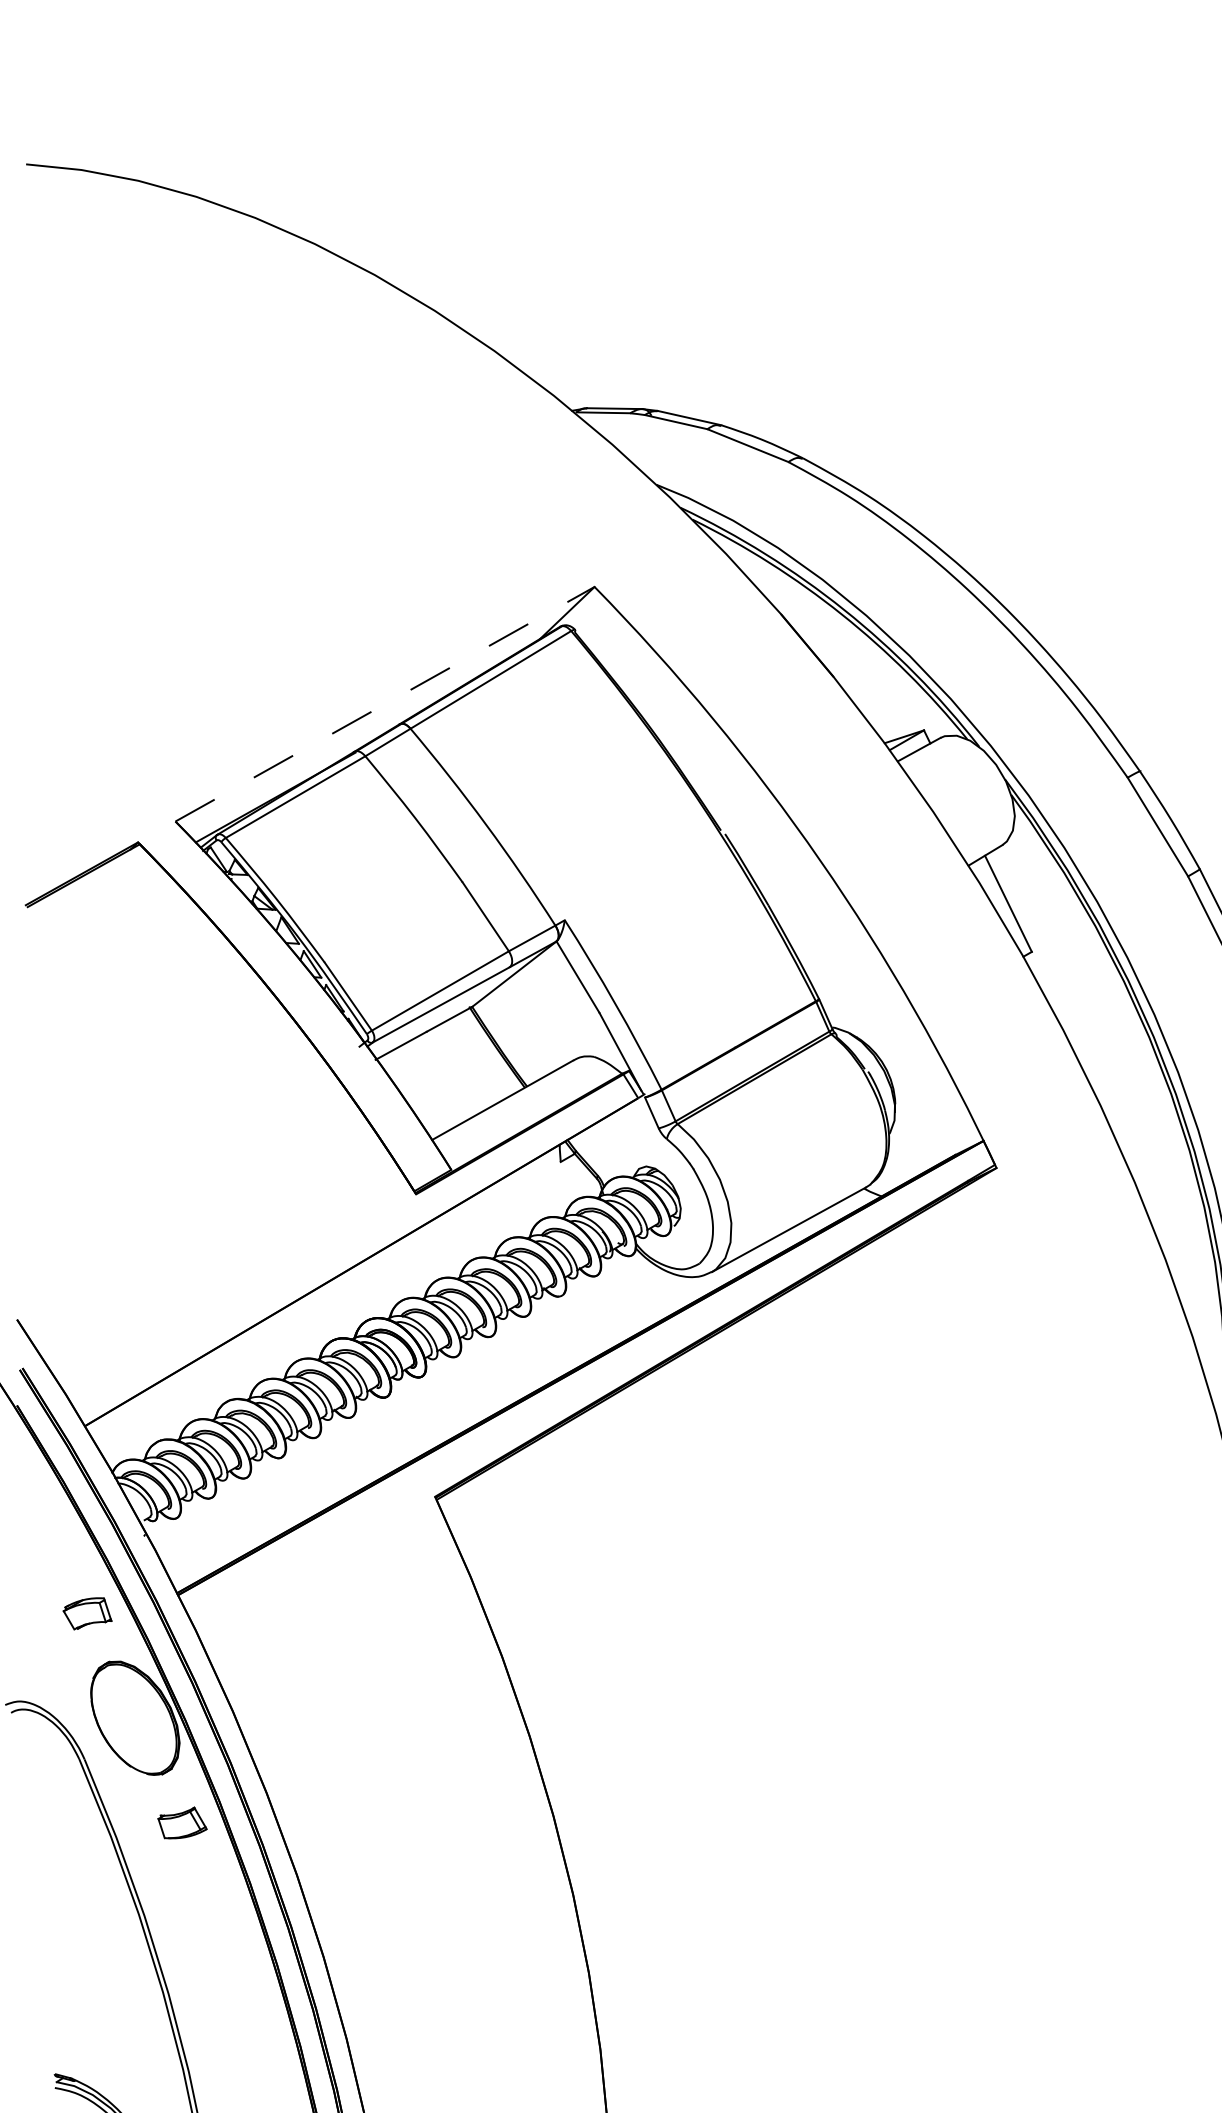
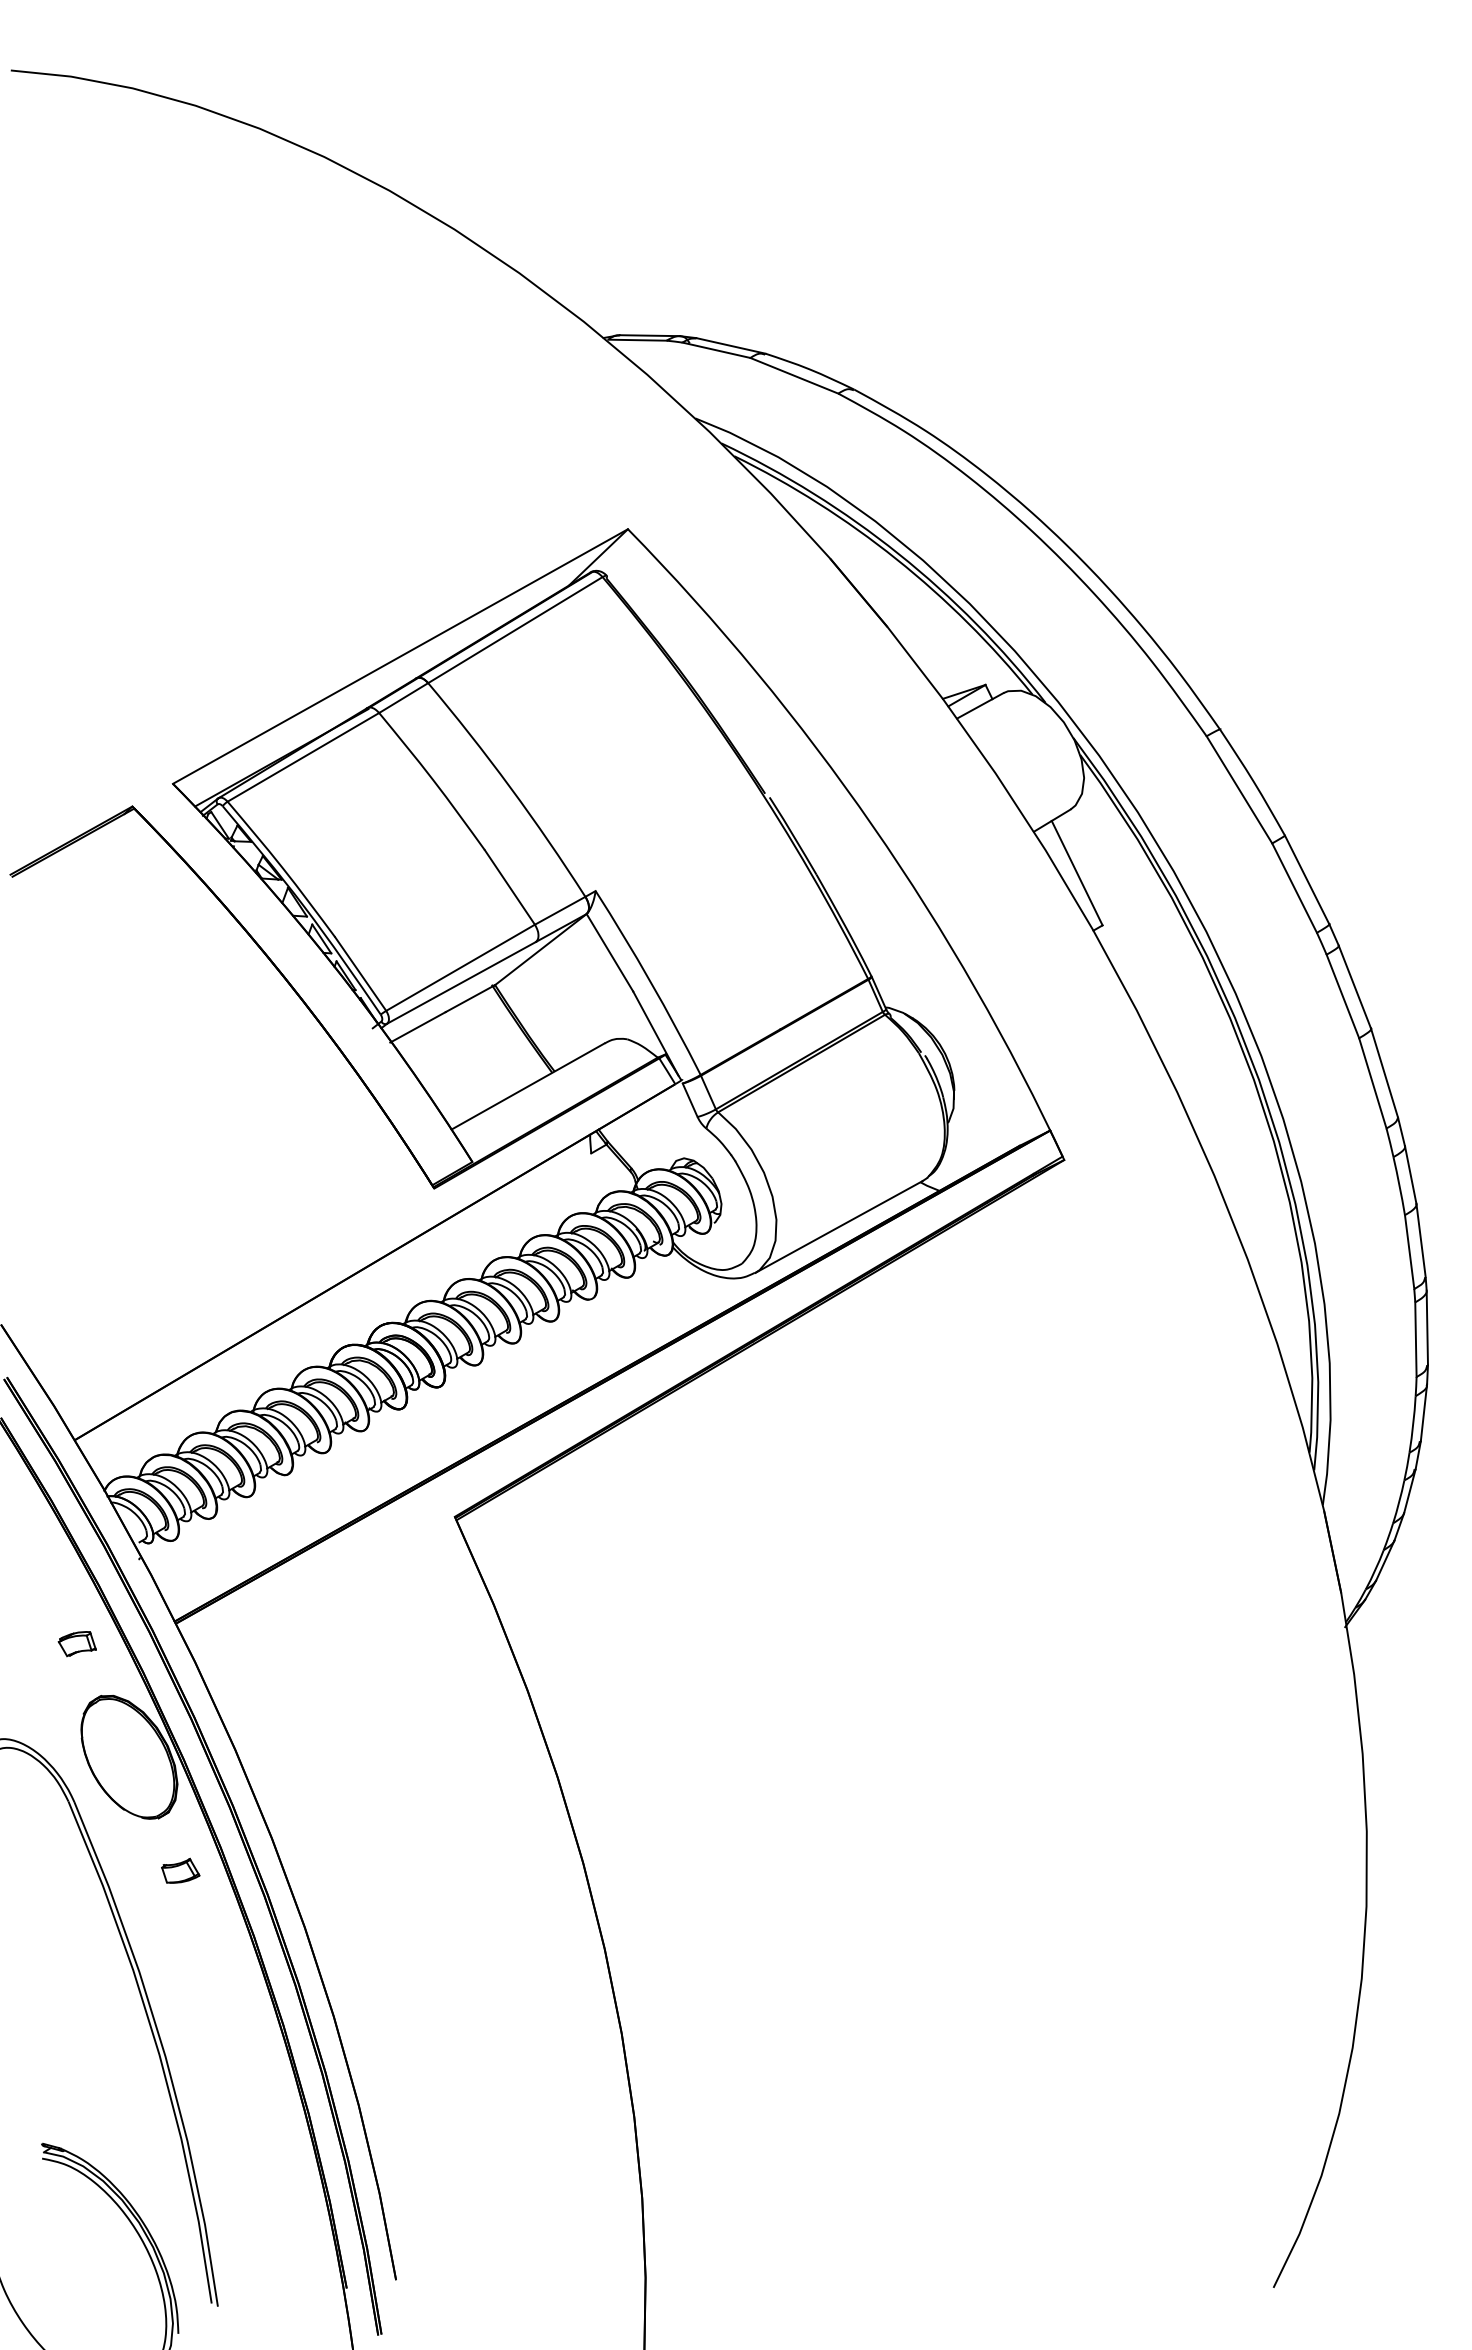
line: (385, 704) -> (400, 656), dashed -> solid
part: (86, 1614) -> (76, 1644), size x0.71
part: (182, 1822) -> (180, 1870), size x0.71

